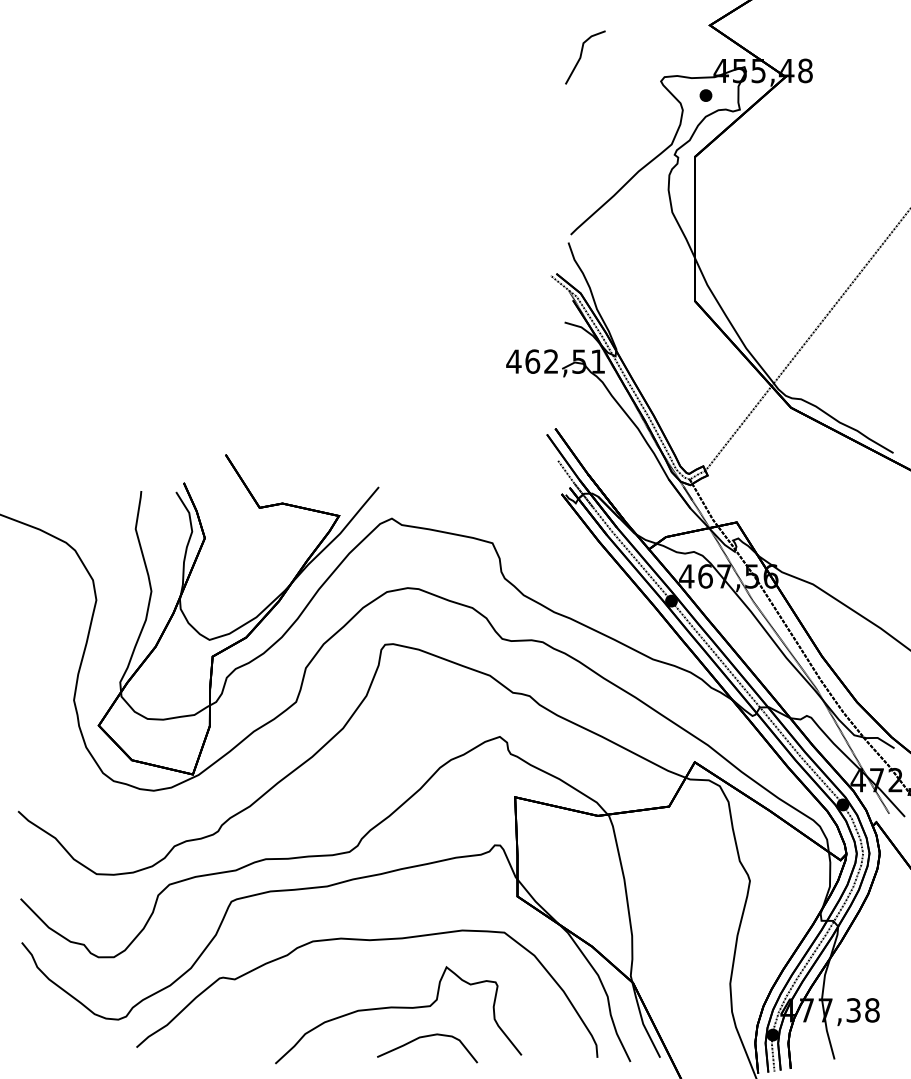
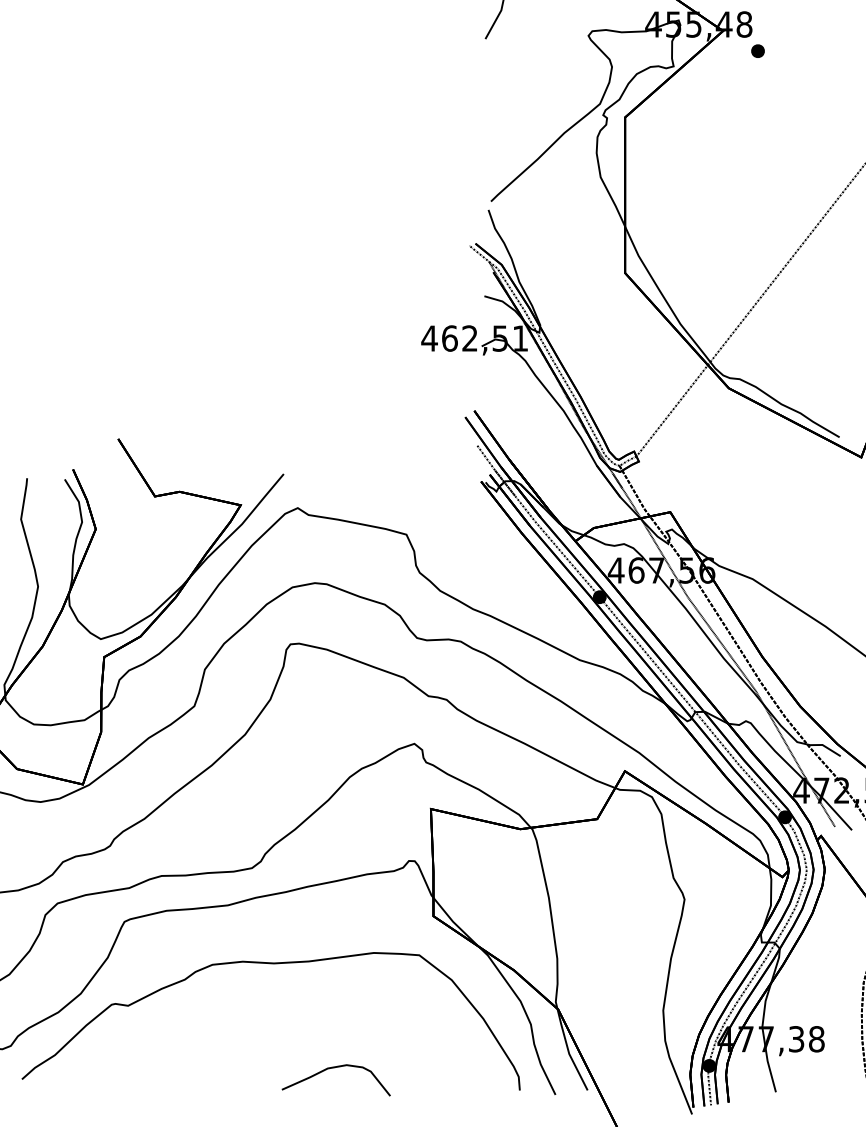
part: (705, 95) -> (757, 51), moved
curve: (398, 1008) -> (304, 1037), removed

